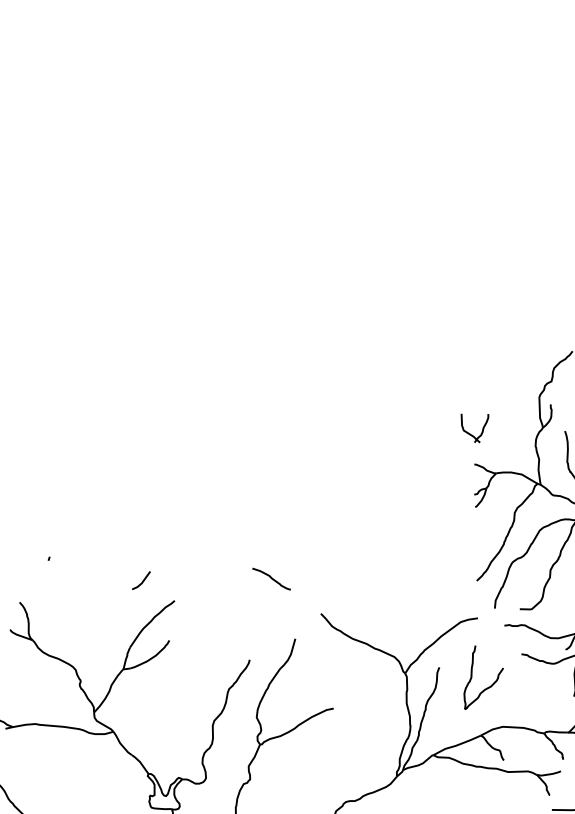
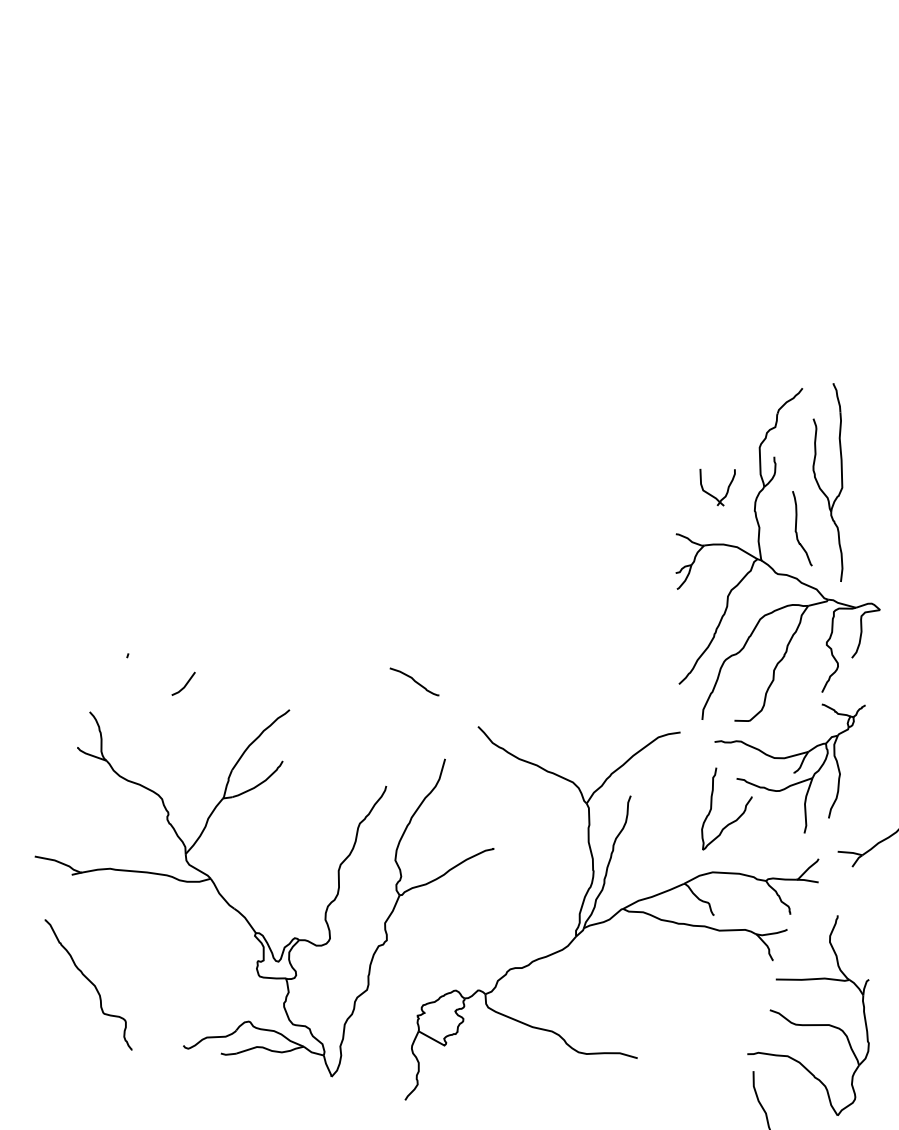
part: (471, 434) -> (713, 495), moved
line: (142, 580) -> (185, 683), moved
curve: (472, 675) -> (712, 806), moved

